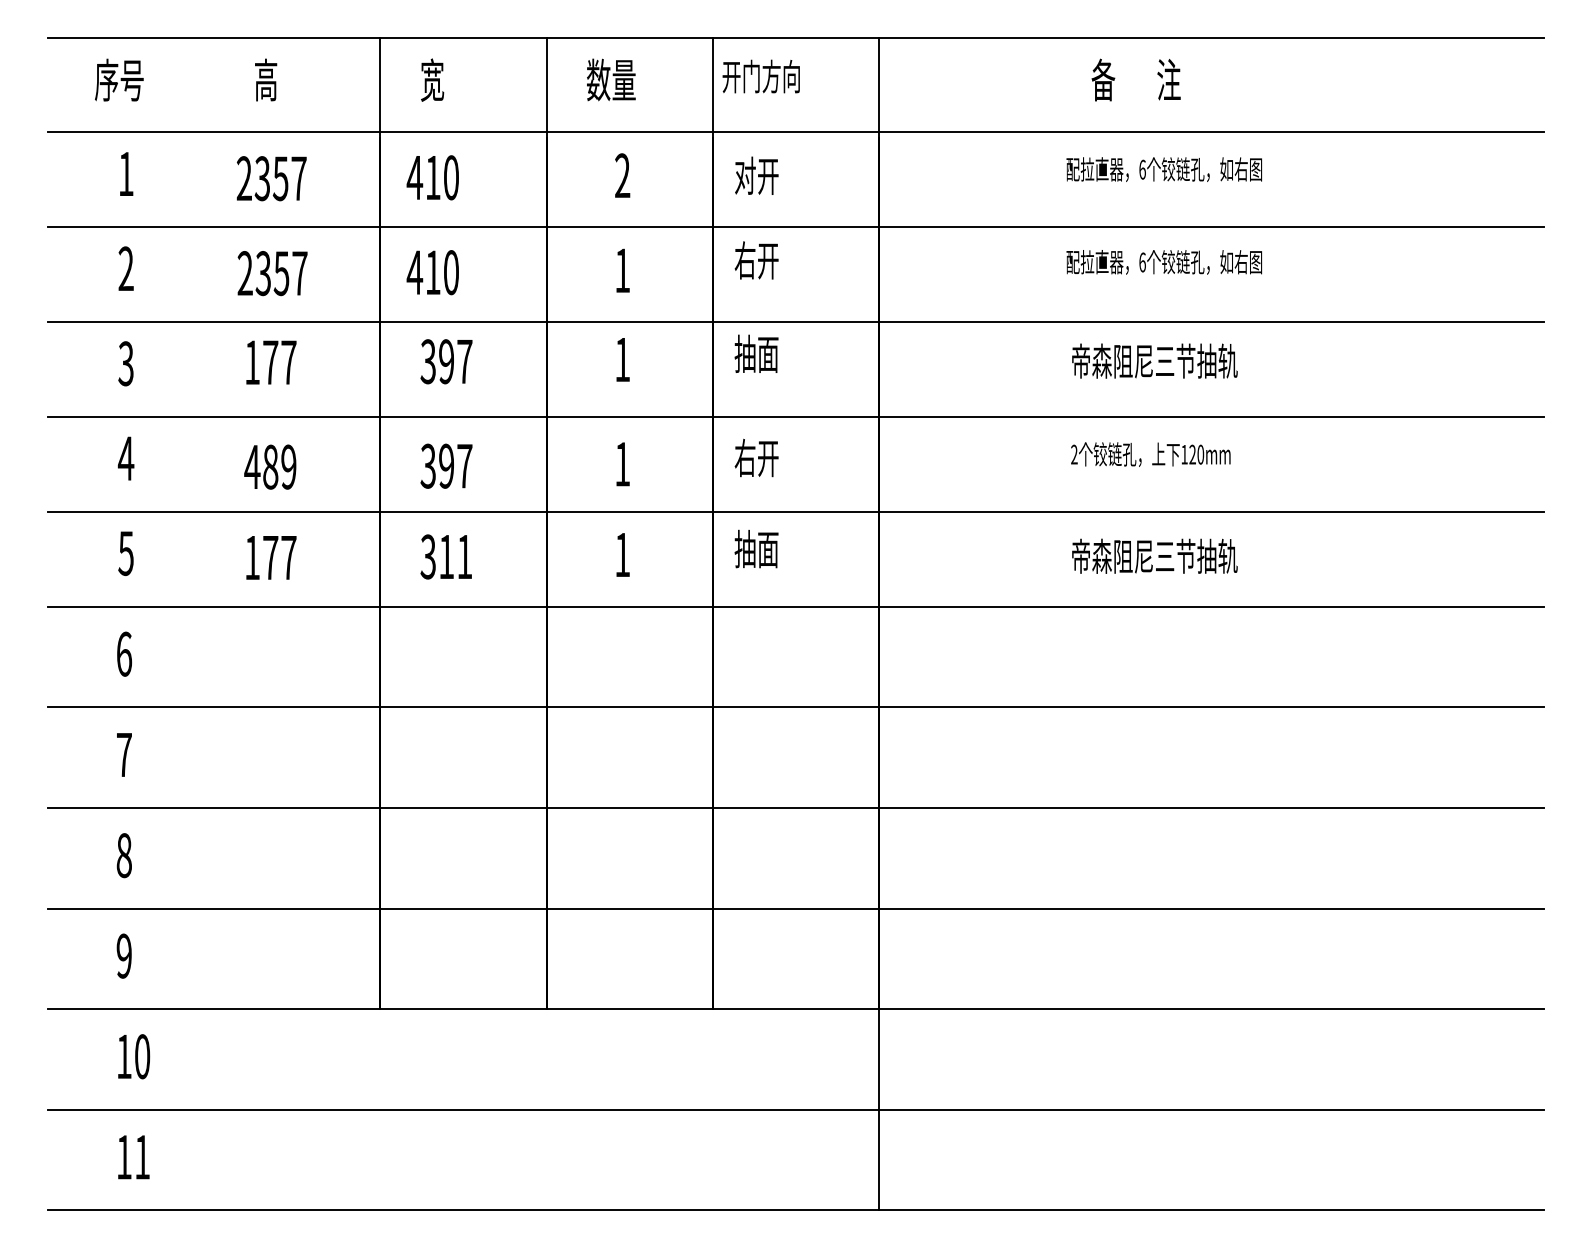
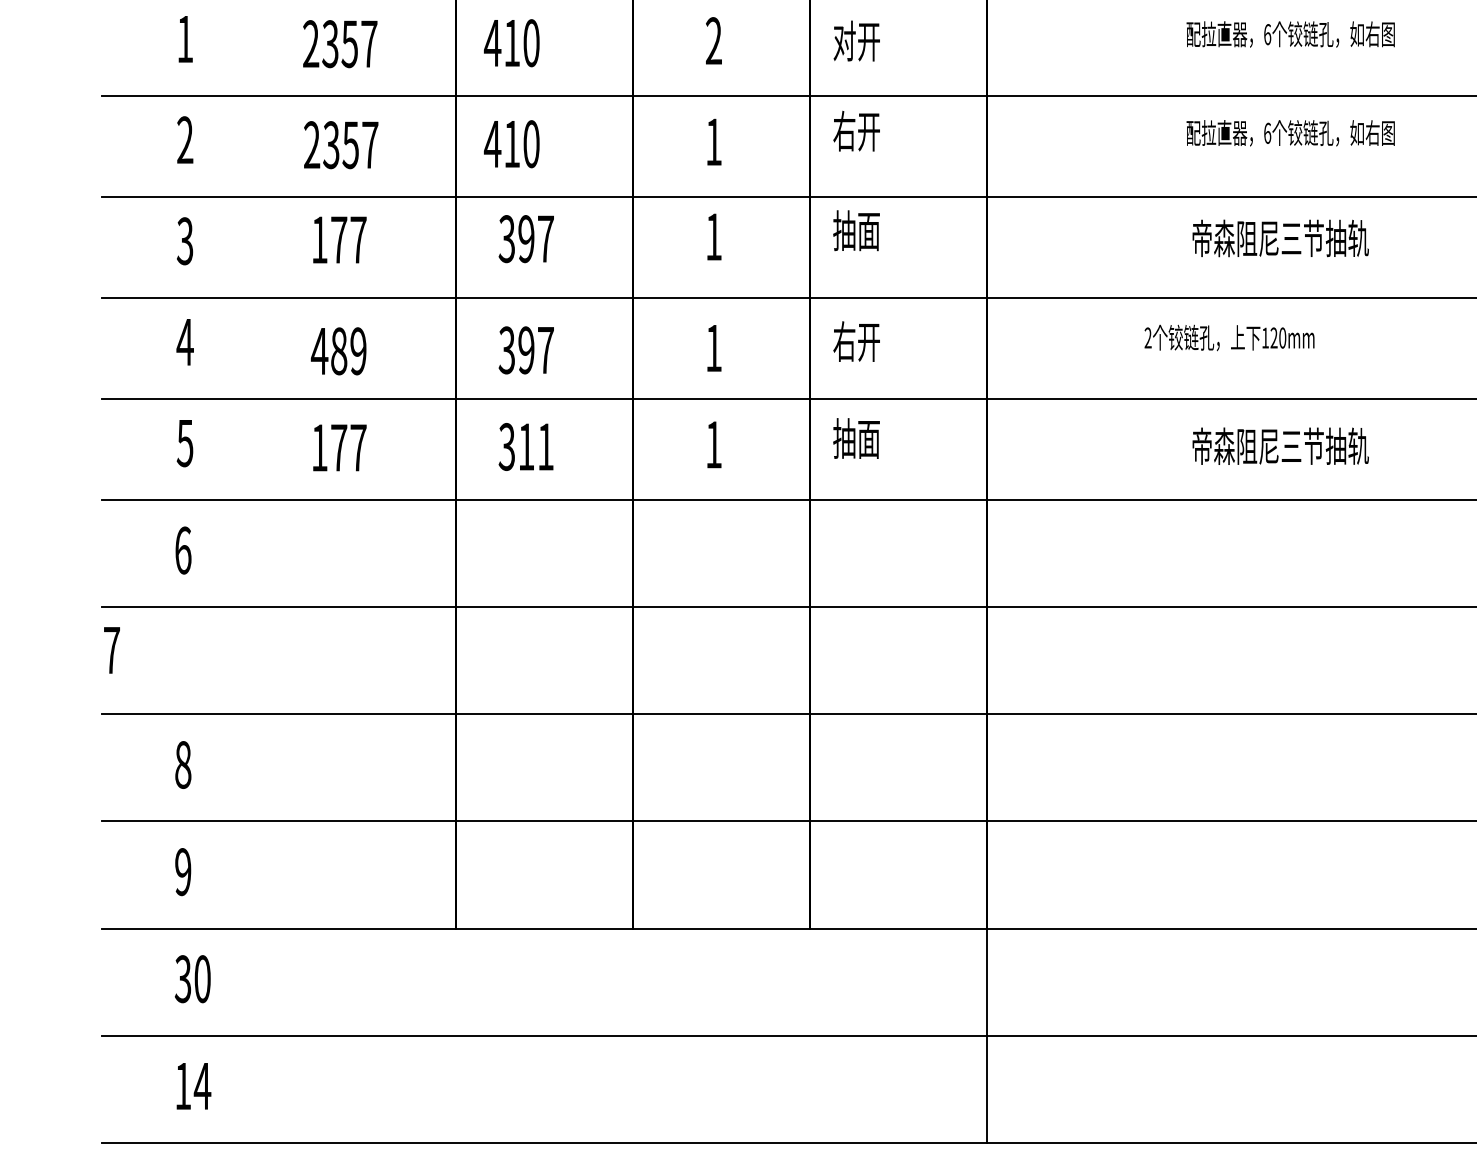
text: (1150, 454) -> (1229, 337), moved
text: (124, 754) -> (112, 649), moved
text: (123, 1056) -> (182, 978), 10 -> 30
text: (142, 1157) -> (202, 1086), 11 -> 14

